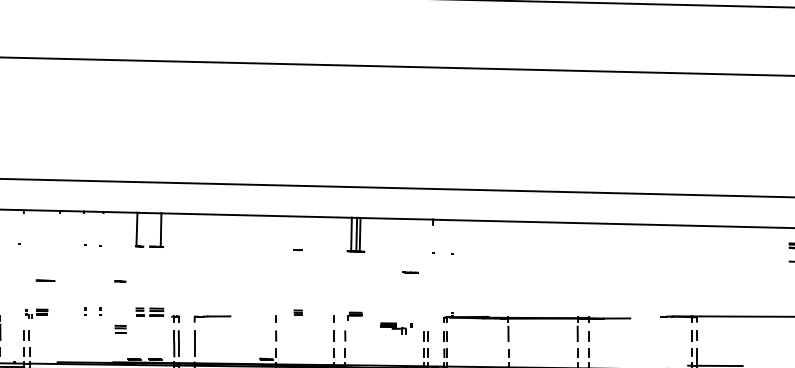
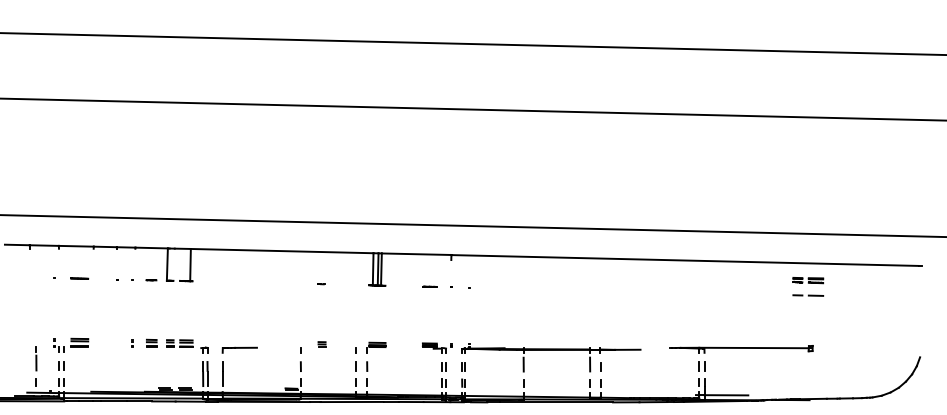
line: (410, 272) -> (429, 286), moved
line: (45, 280) -> (79, 278), moved
line: (120, 281) -> (151, 280), moved
part: (36, 312) -> (71, 344), size x1.67
part: (354, 316) -> (376, 347), size x1.43
part: (396, 327) -> (437, 347), moved
part: (120, 328) -> (151, 342), moved

